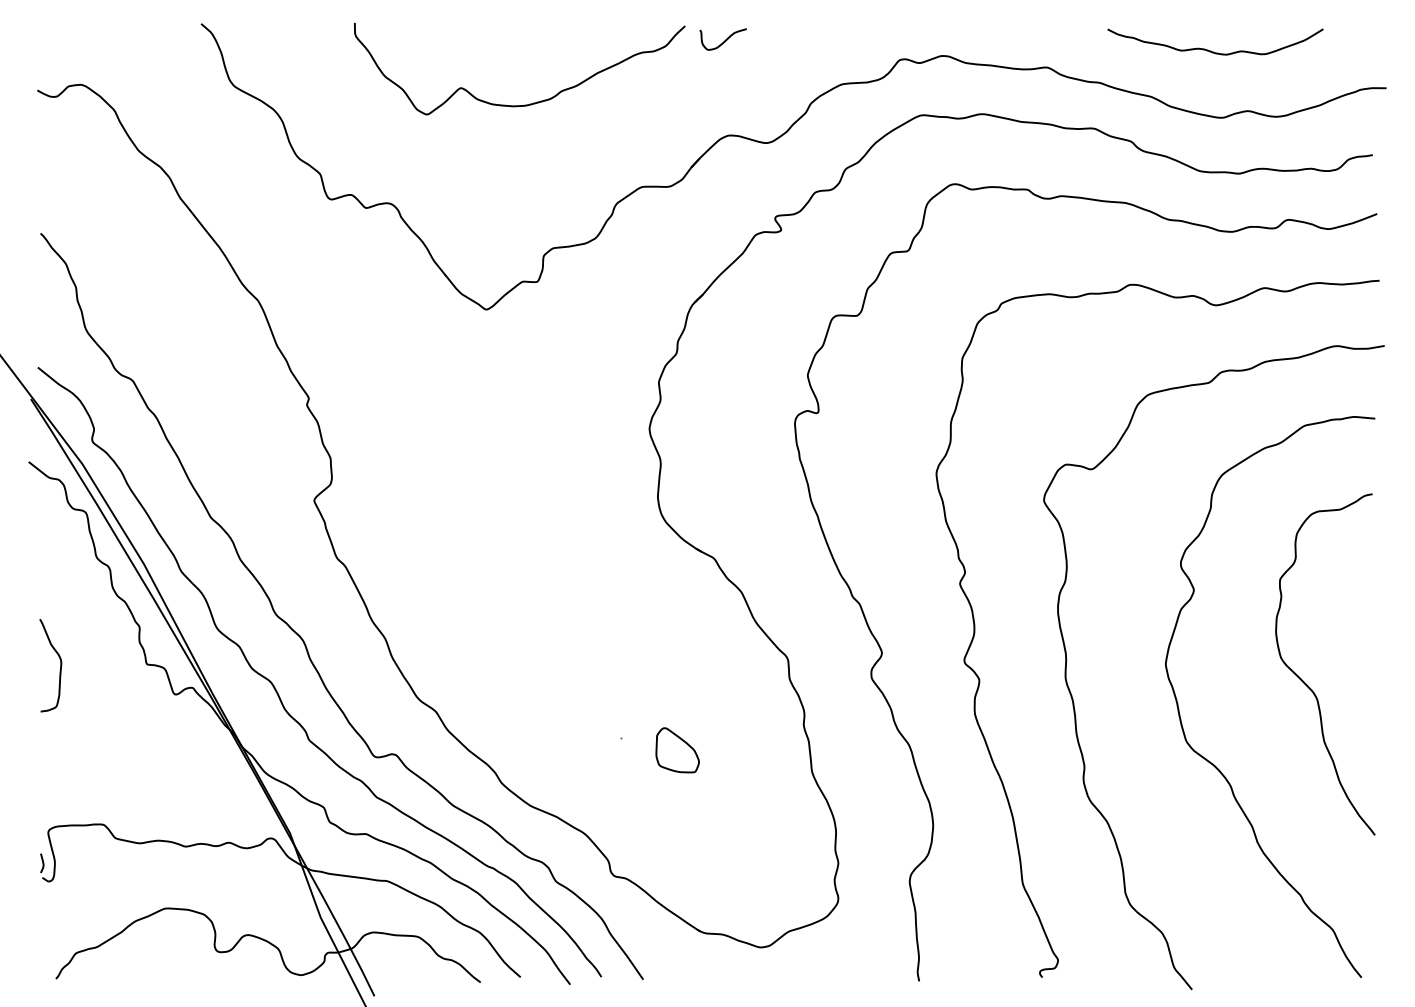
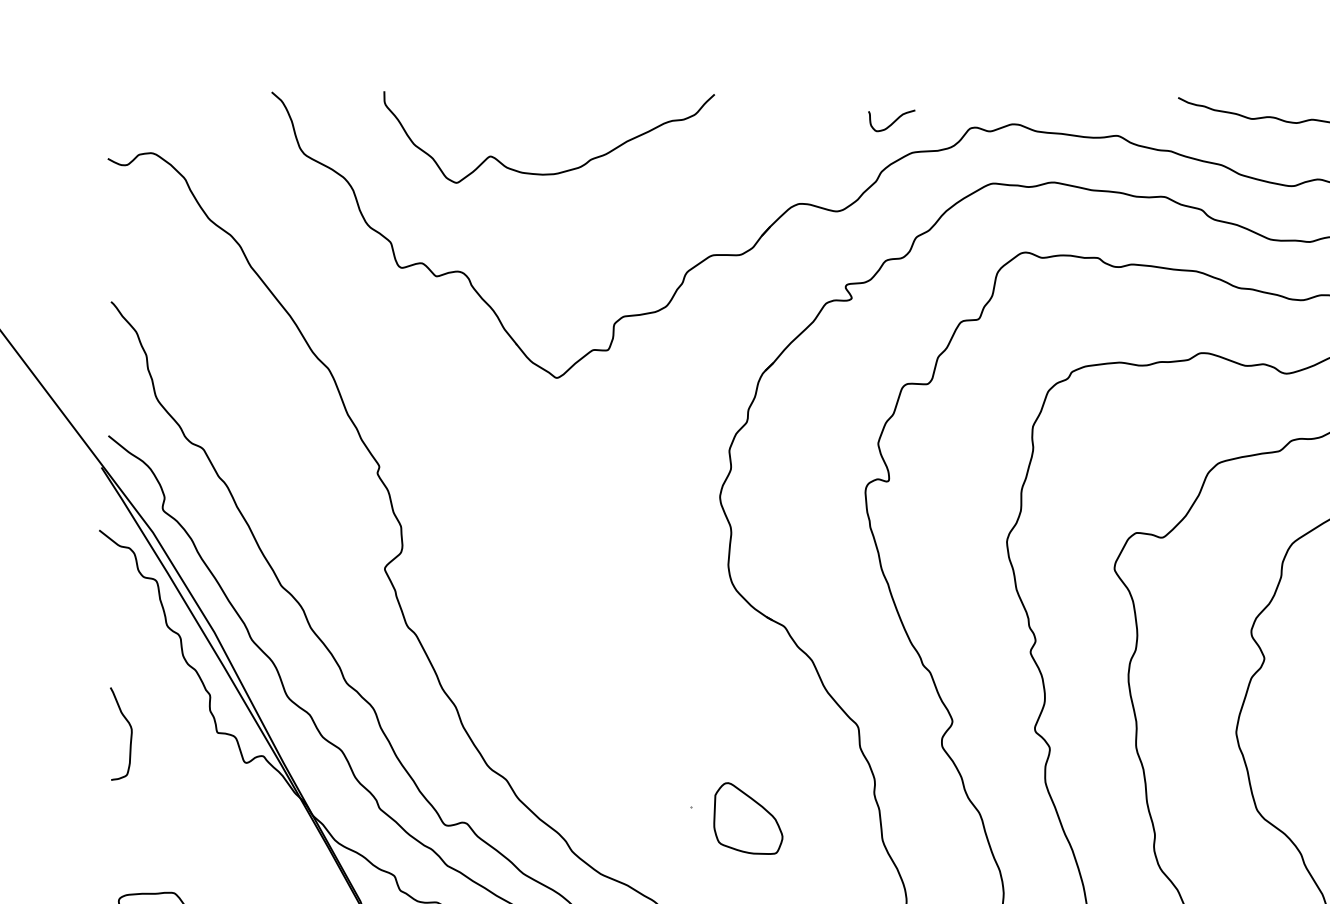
curve: (724, 40) -> (893, 121), moved
curve: (524, 104) -> (554, 172), moved
part: (677, 750) -> (748, 818), size x1.6

